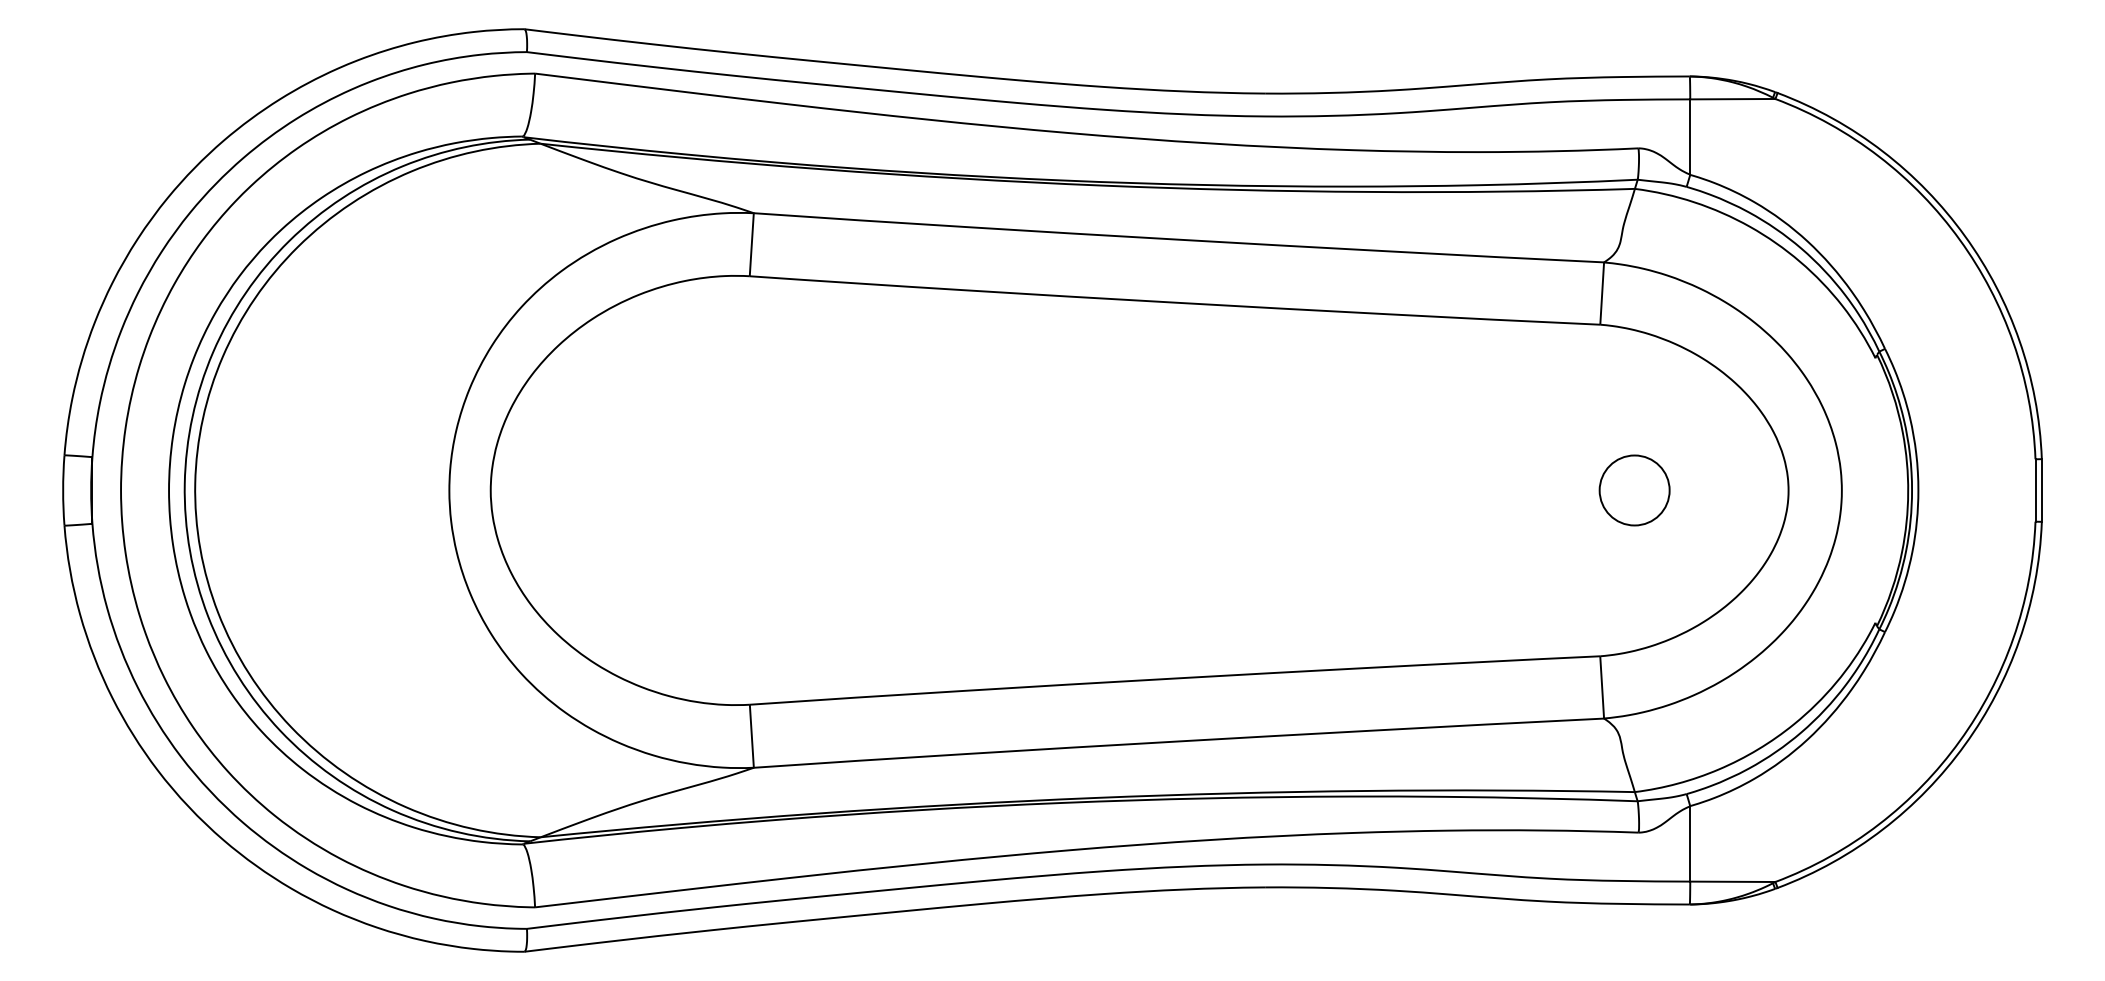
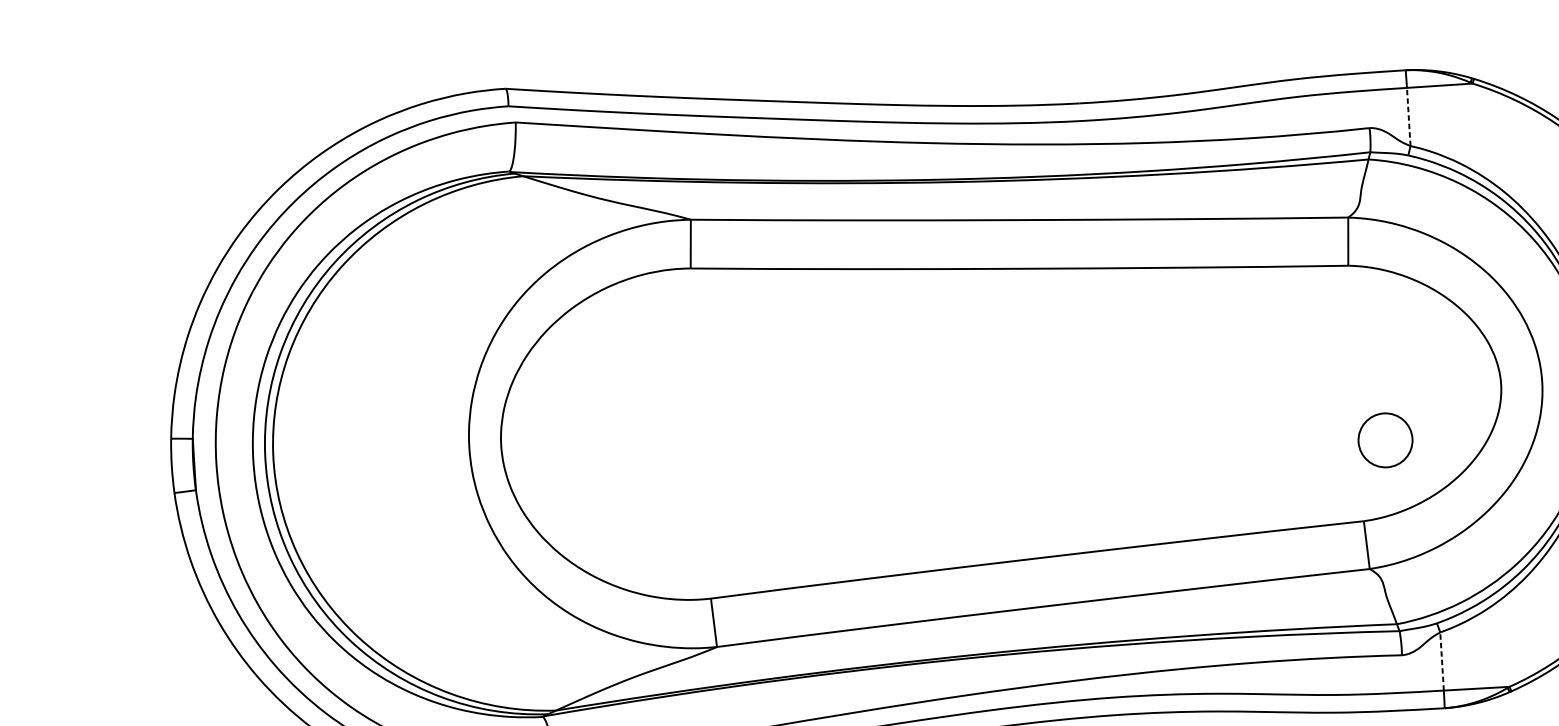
line: (1690, 137) -> (1408, 117), solid -> dashed
circle: (1634, 490) -> (1385, 440), moved
line: (1690, 843) -> (1442, 661), solid -> dashed

